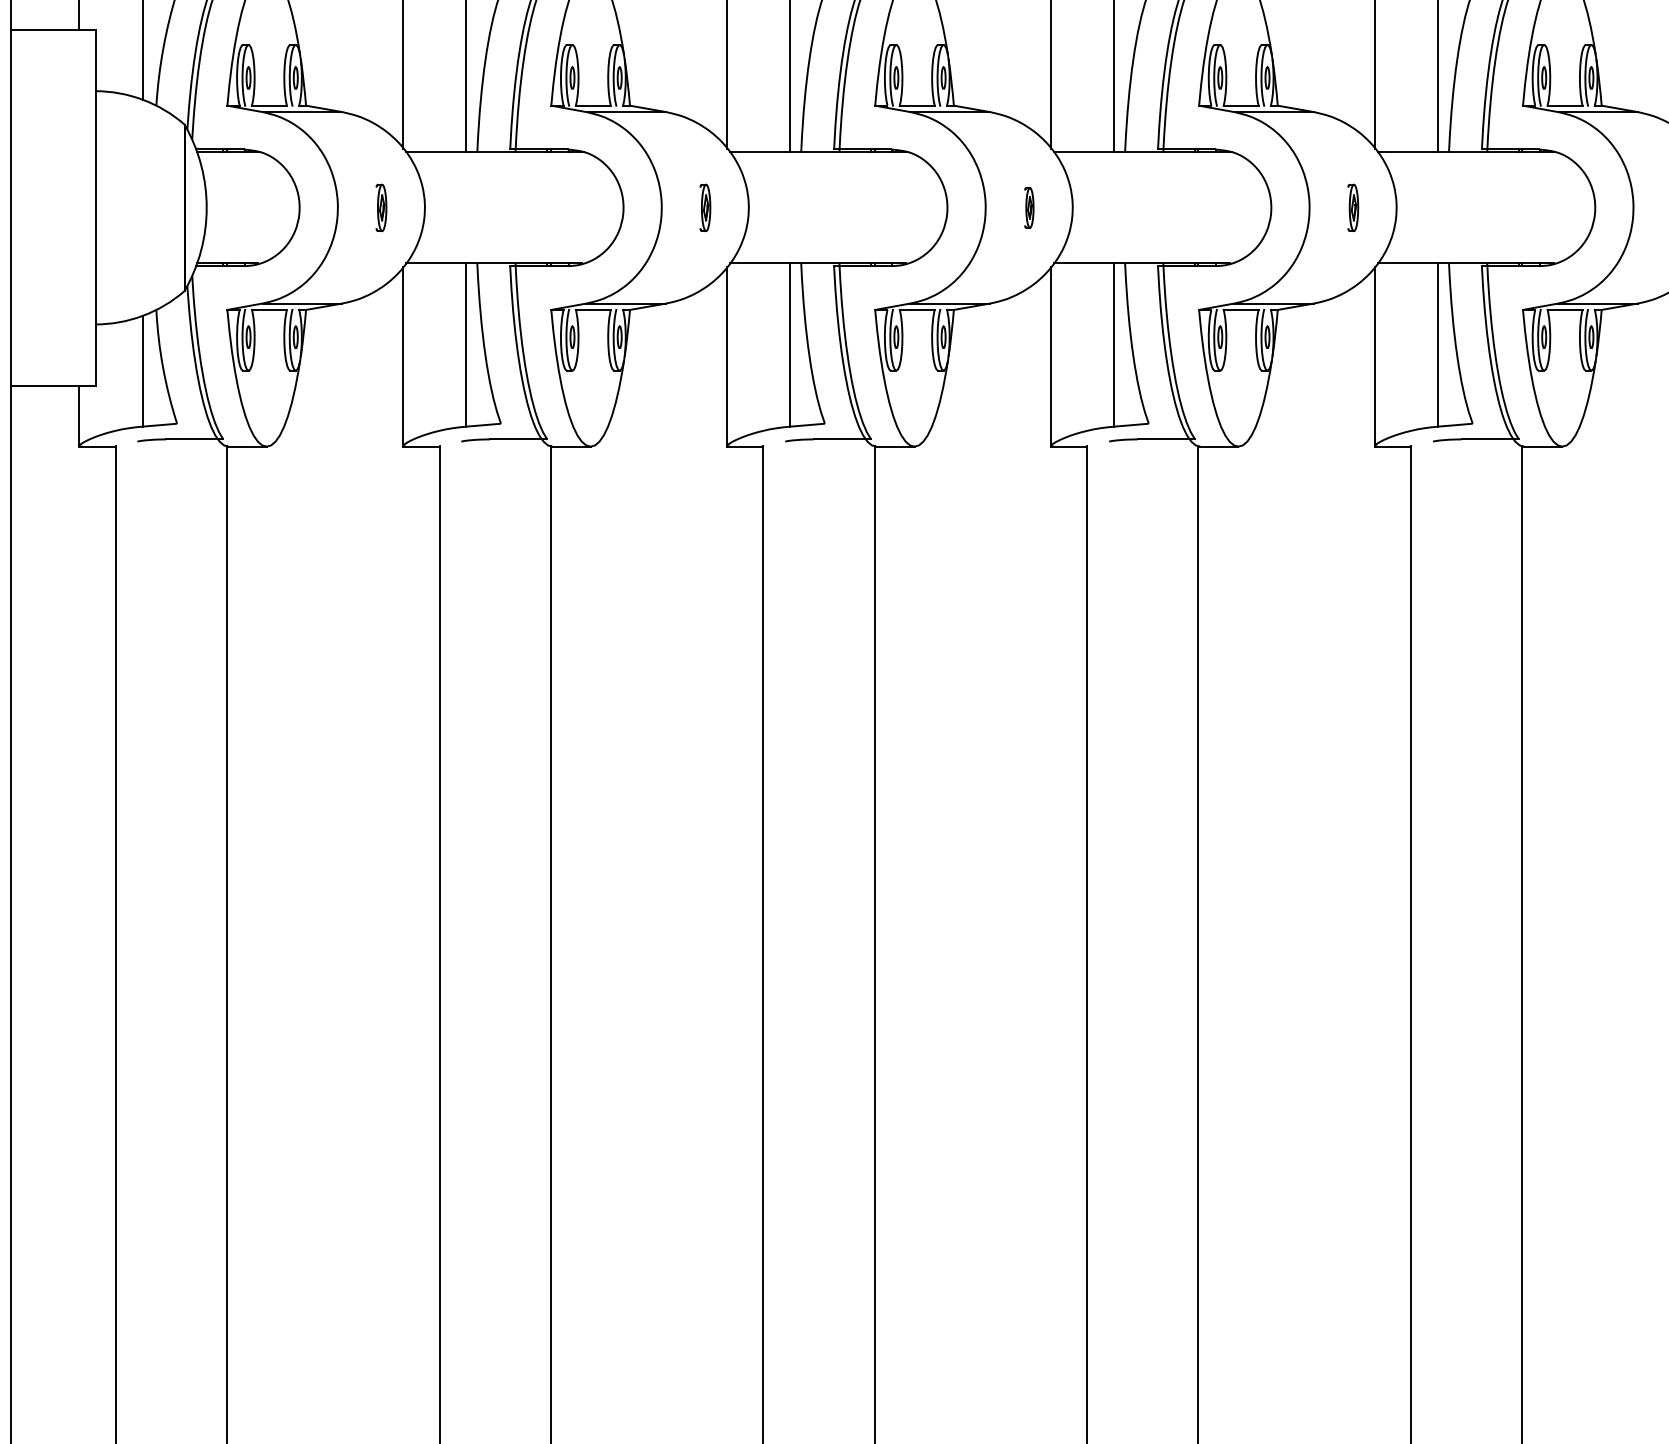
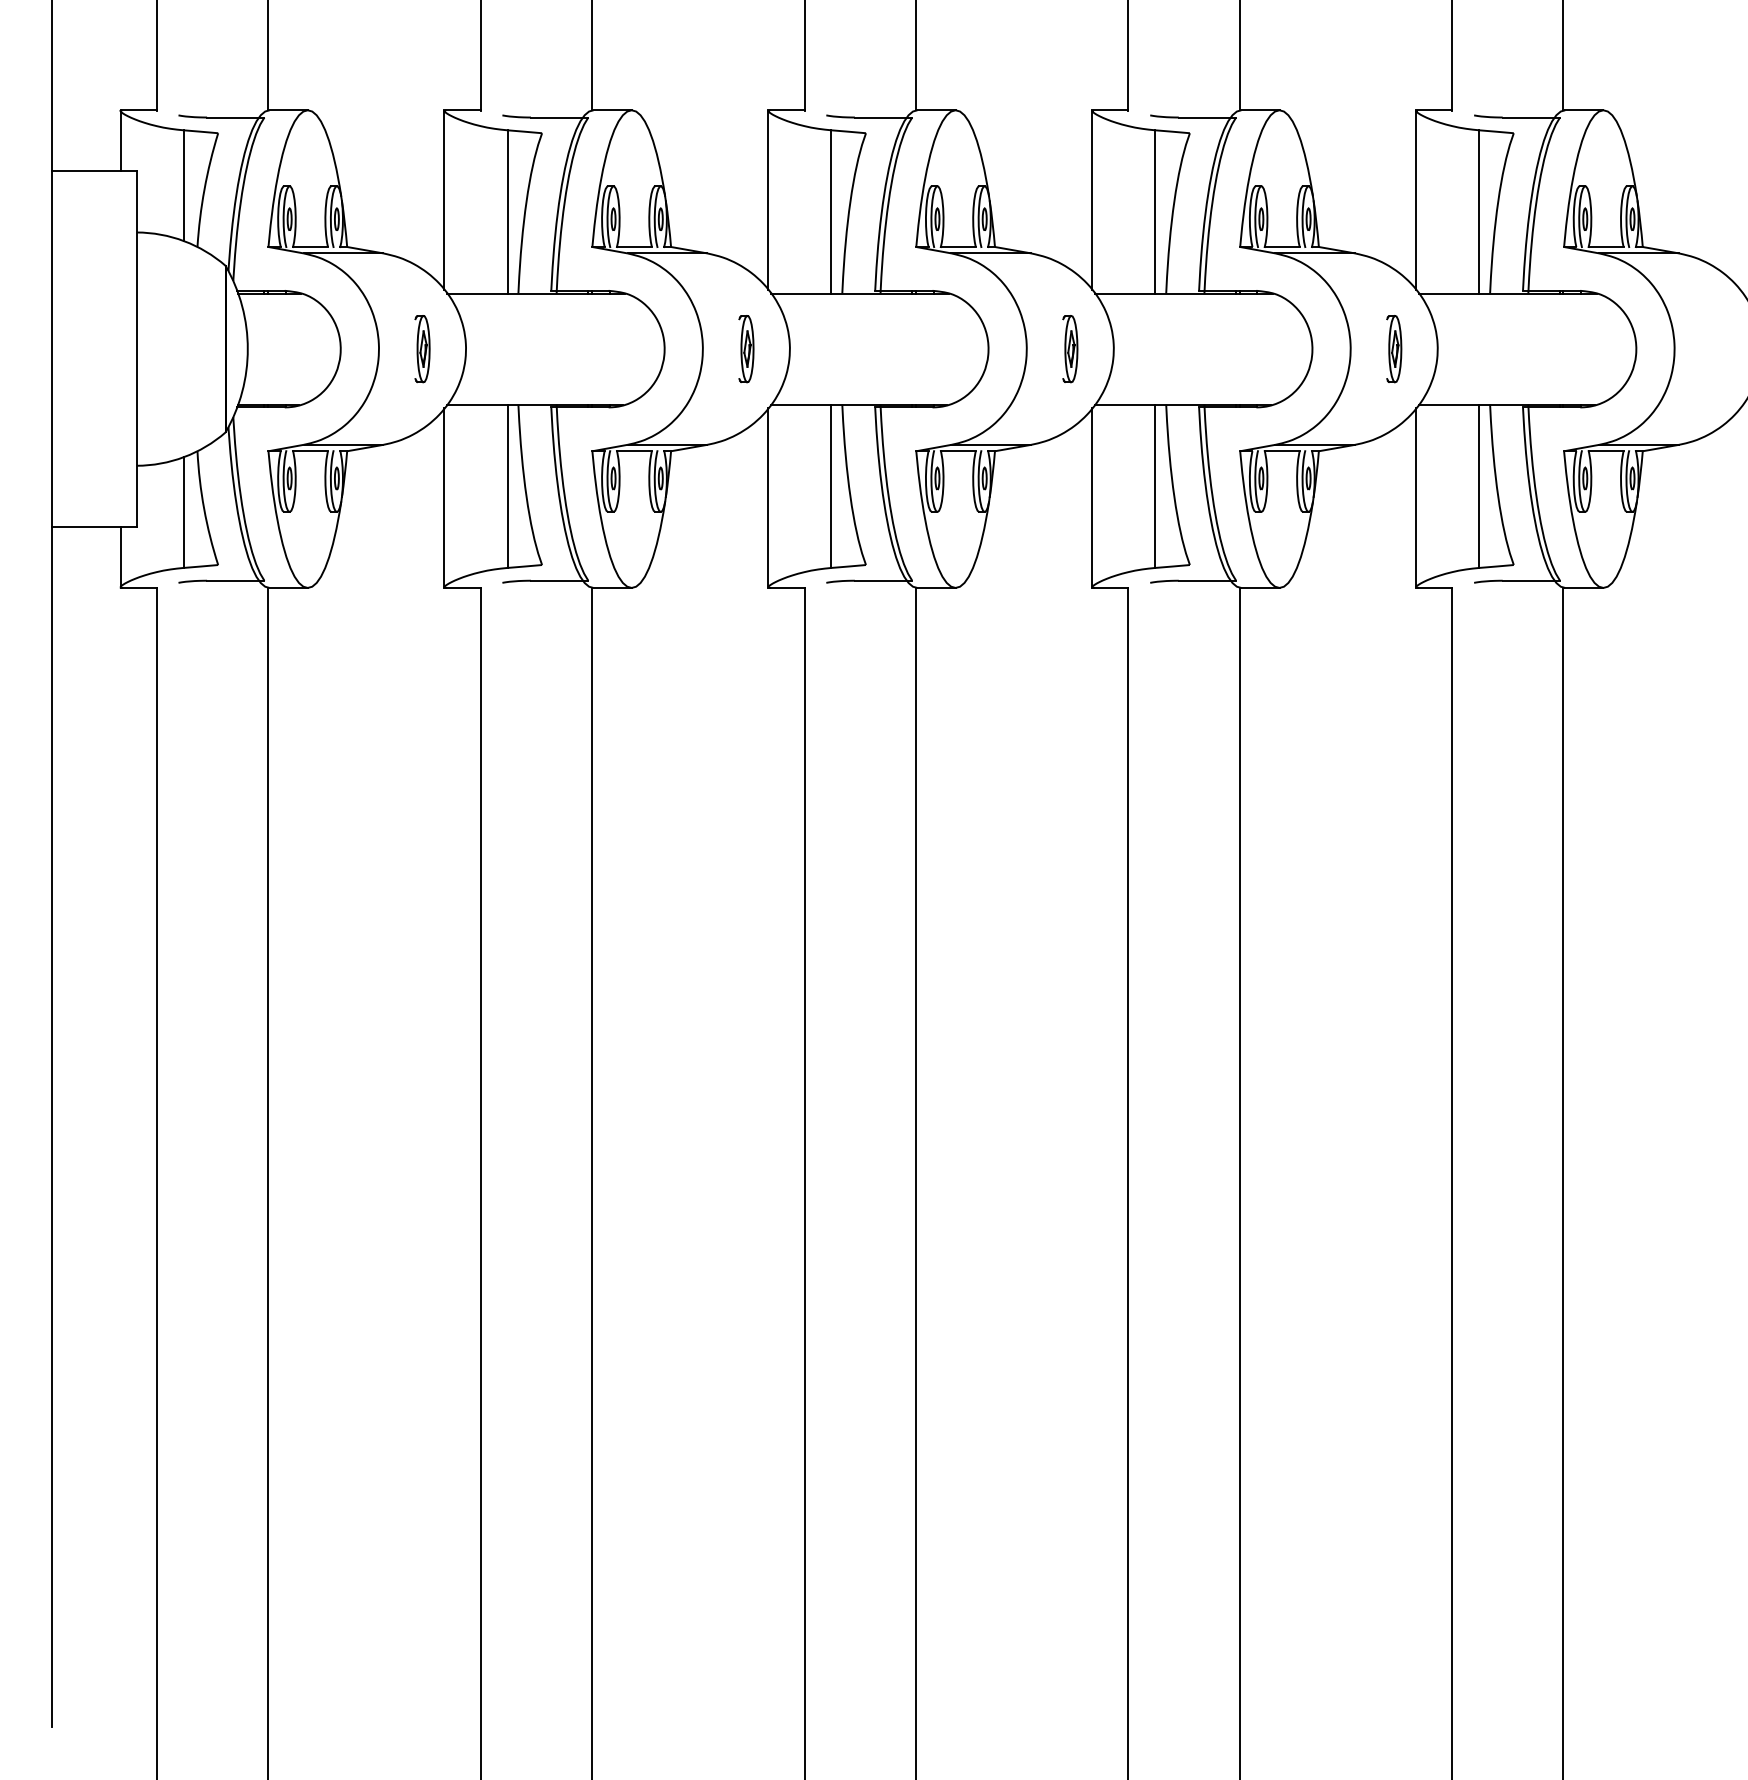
part: (381, 208) -> (422, 349), size x1.43
part: (705, 208) -> (746, 349), size x1.43
part: (1029, 208) -> (1070, 349), size x1.67
part: (1353, 208) -> (1394, 349), size x1.43

